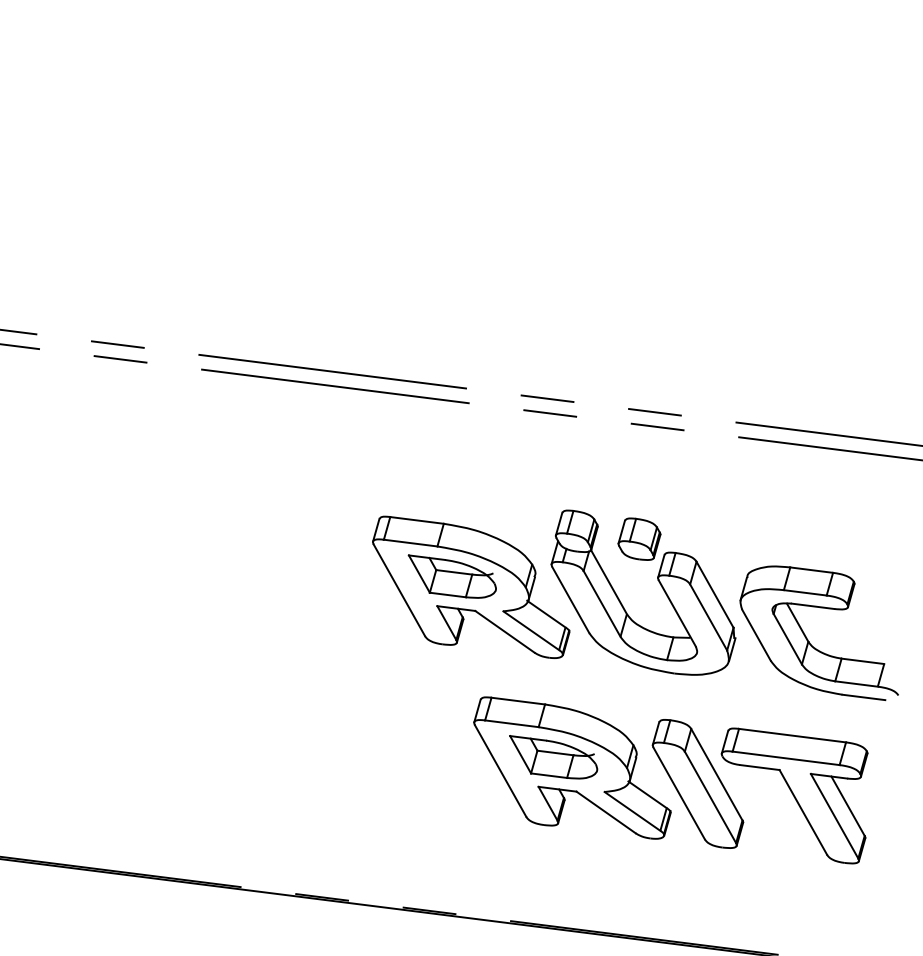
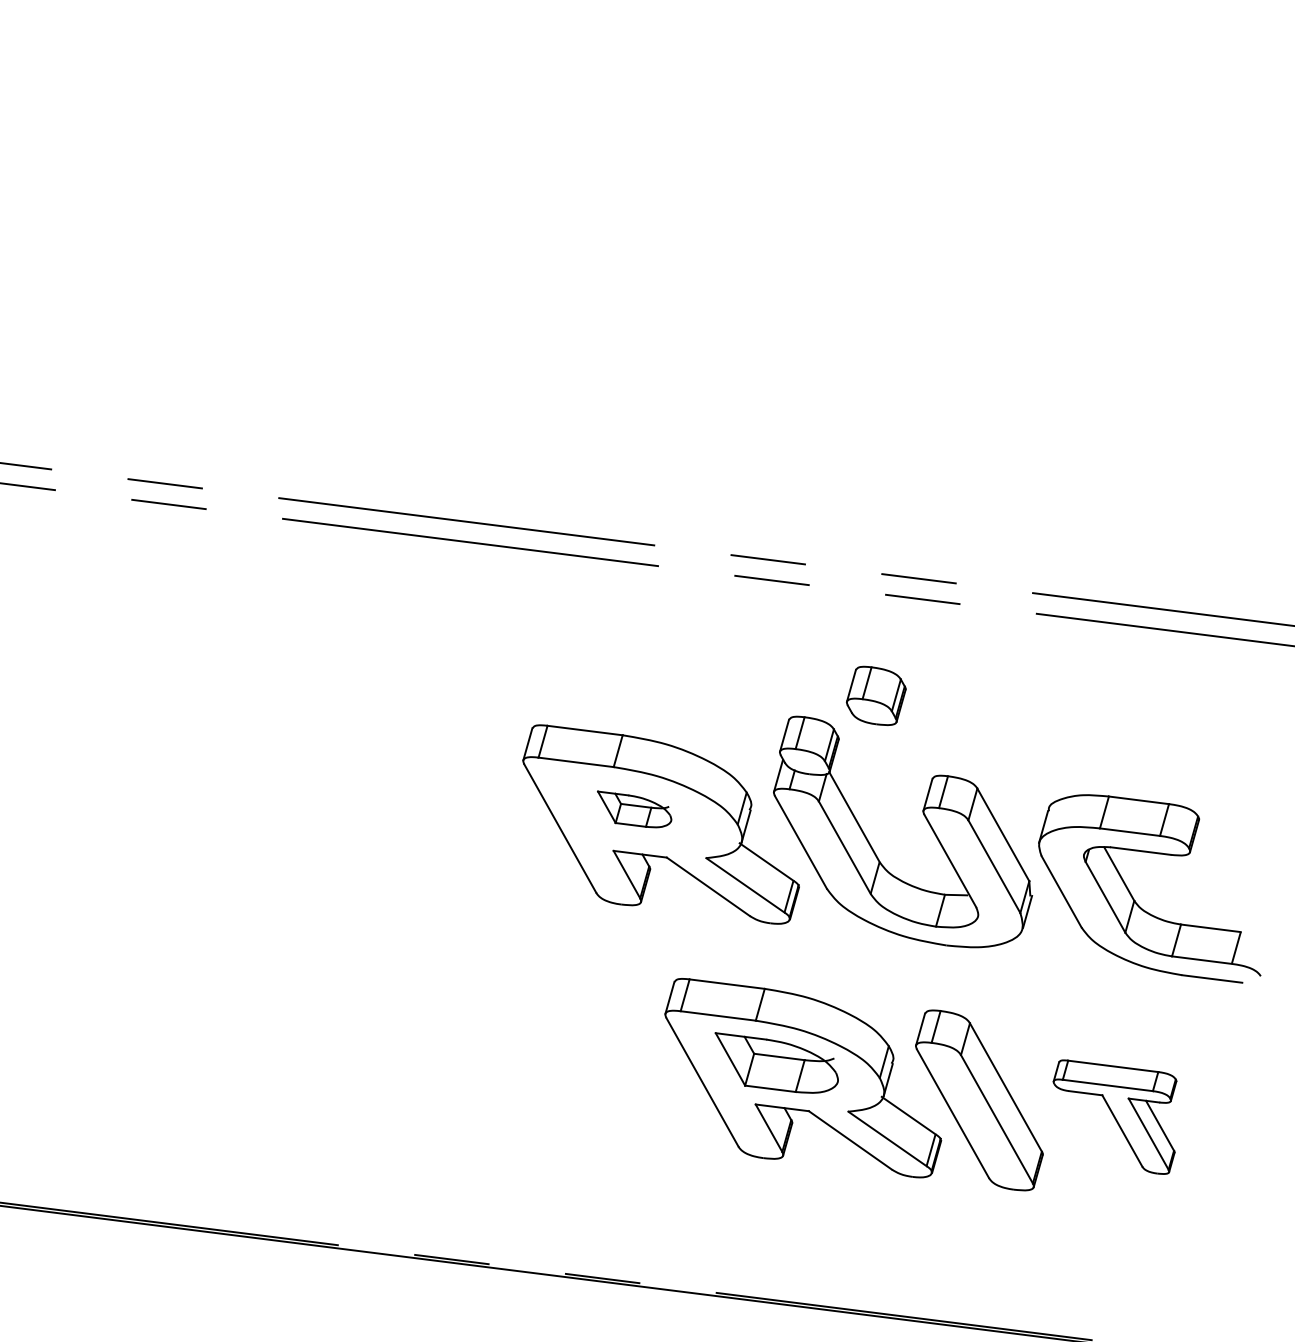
part: (639, 538) -> (876, 695), moved
part: (452, 576) -> (634, 809), size x0.6
part: (794, 795) -> (1114, 1116), size x0.6

